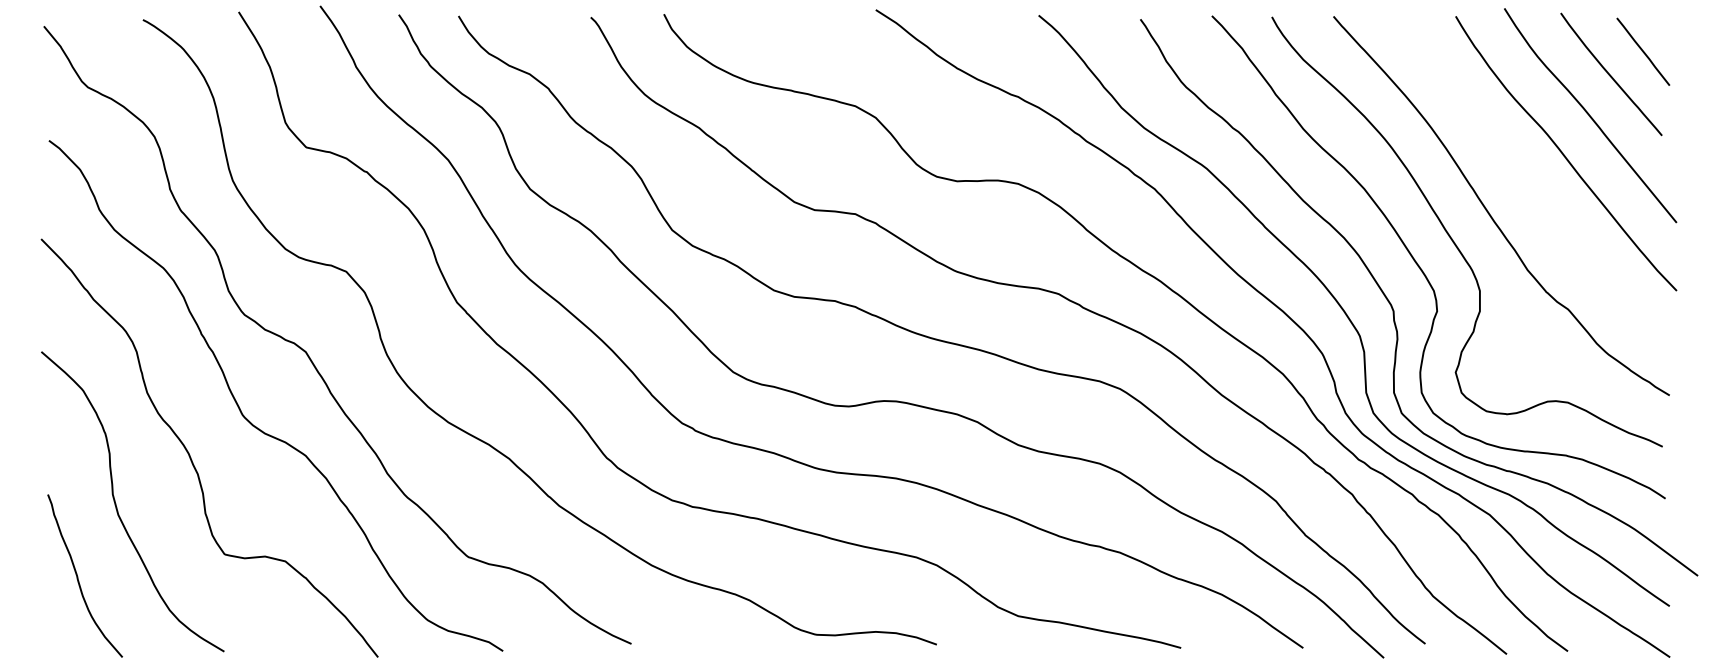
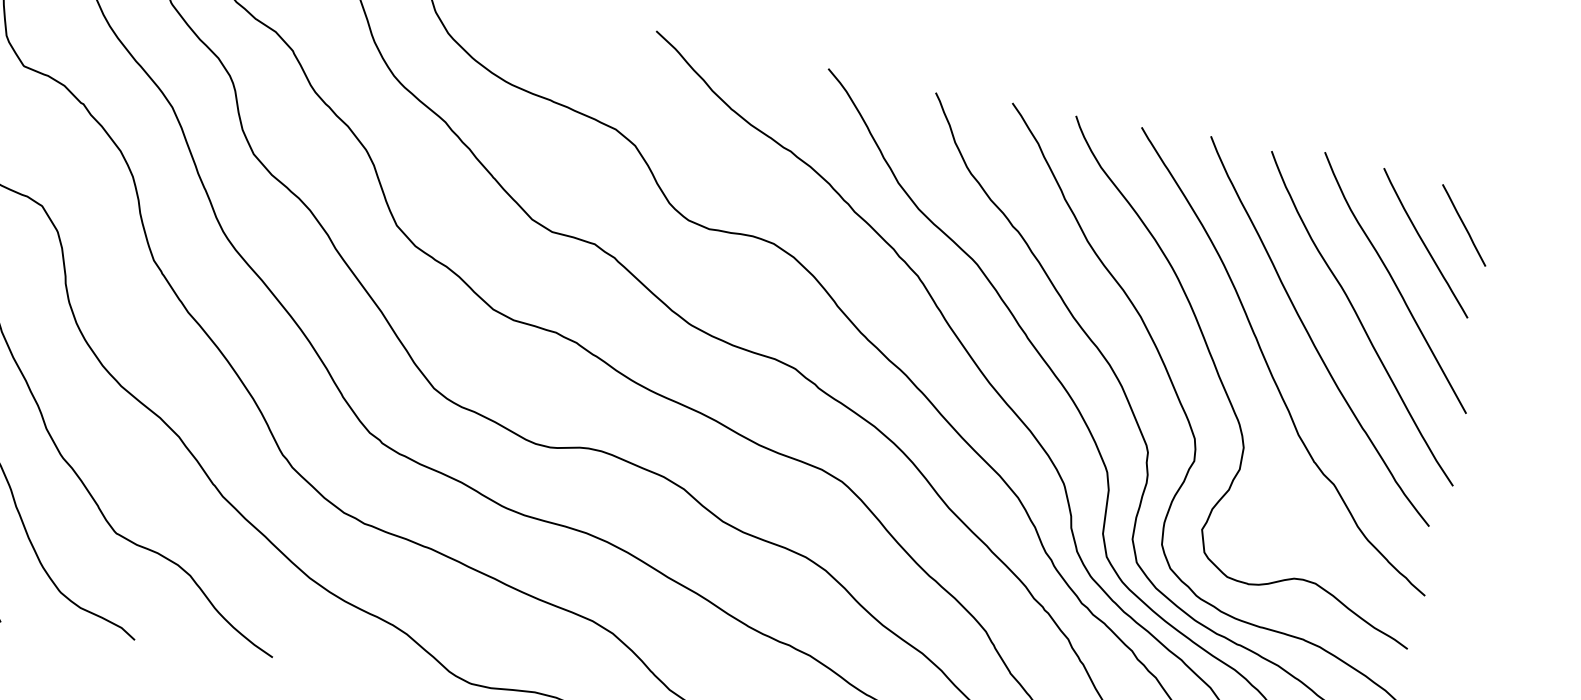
curve: (1522, 178) -> (1310, 336), added

